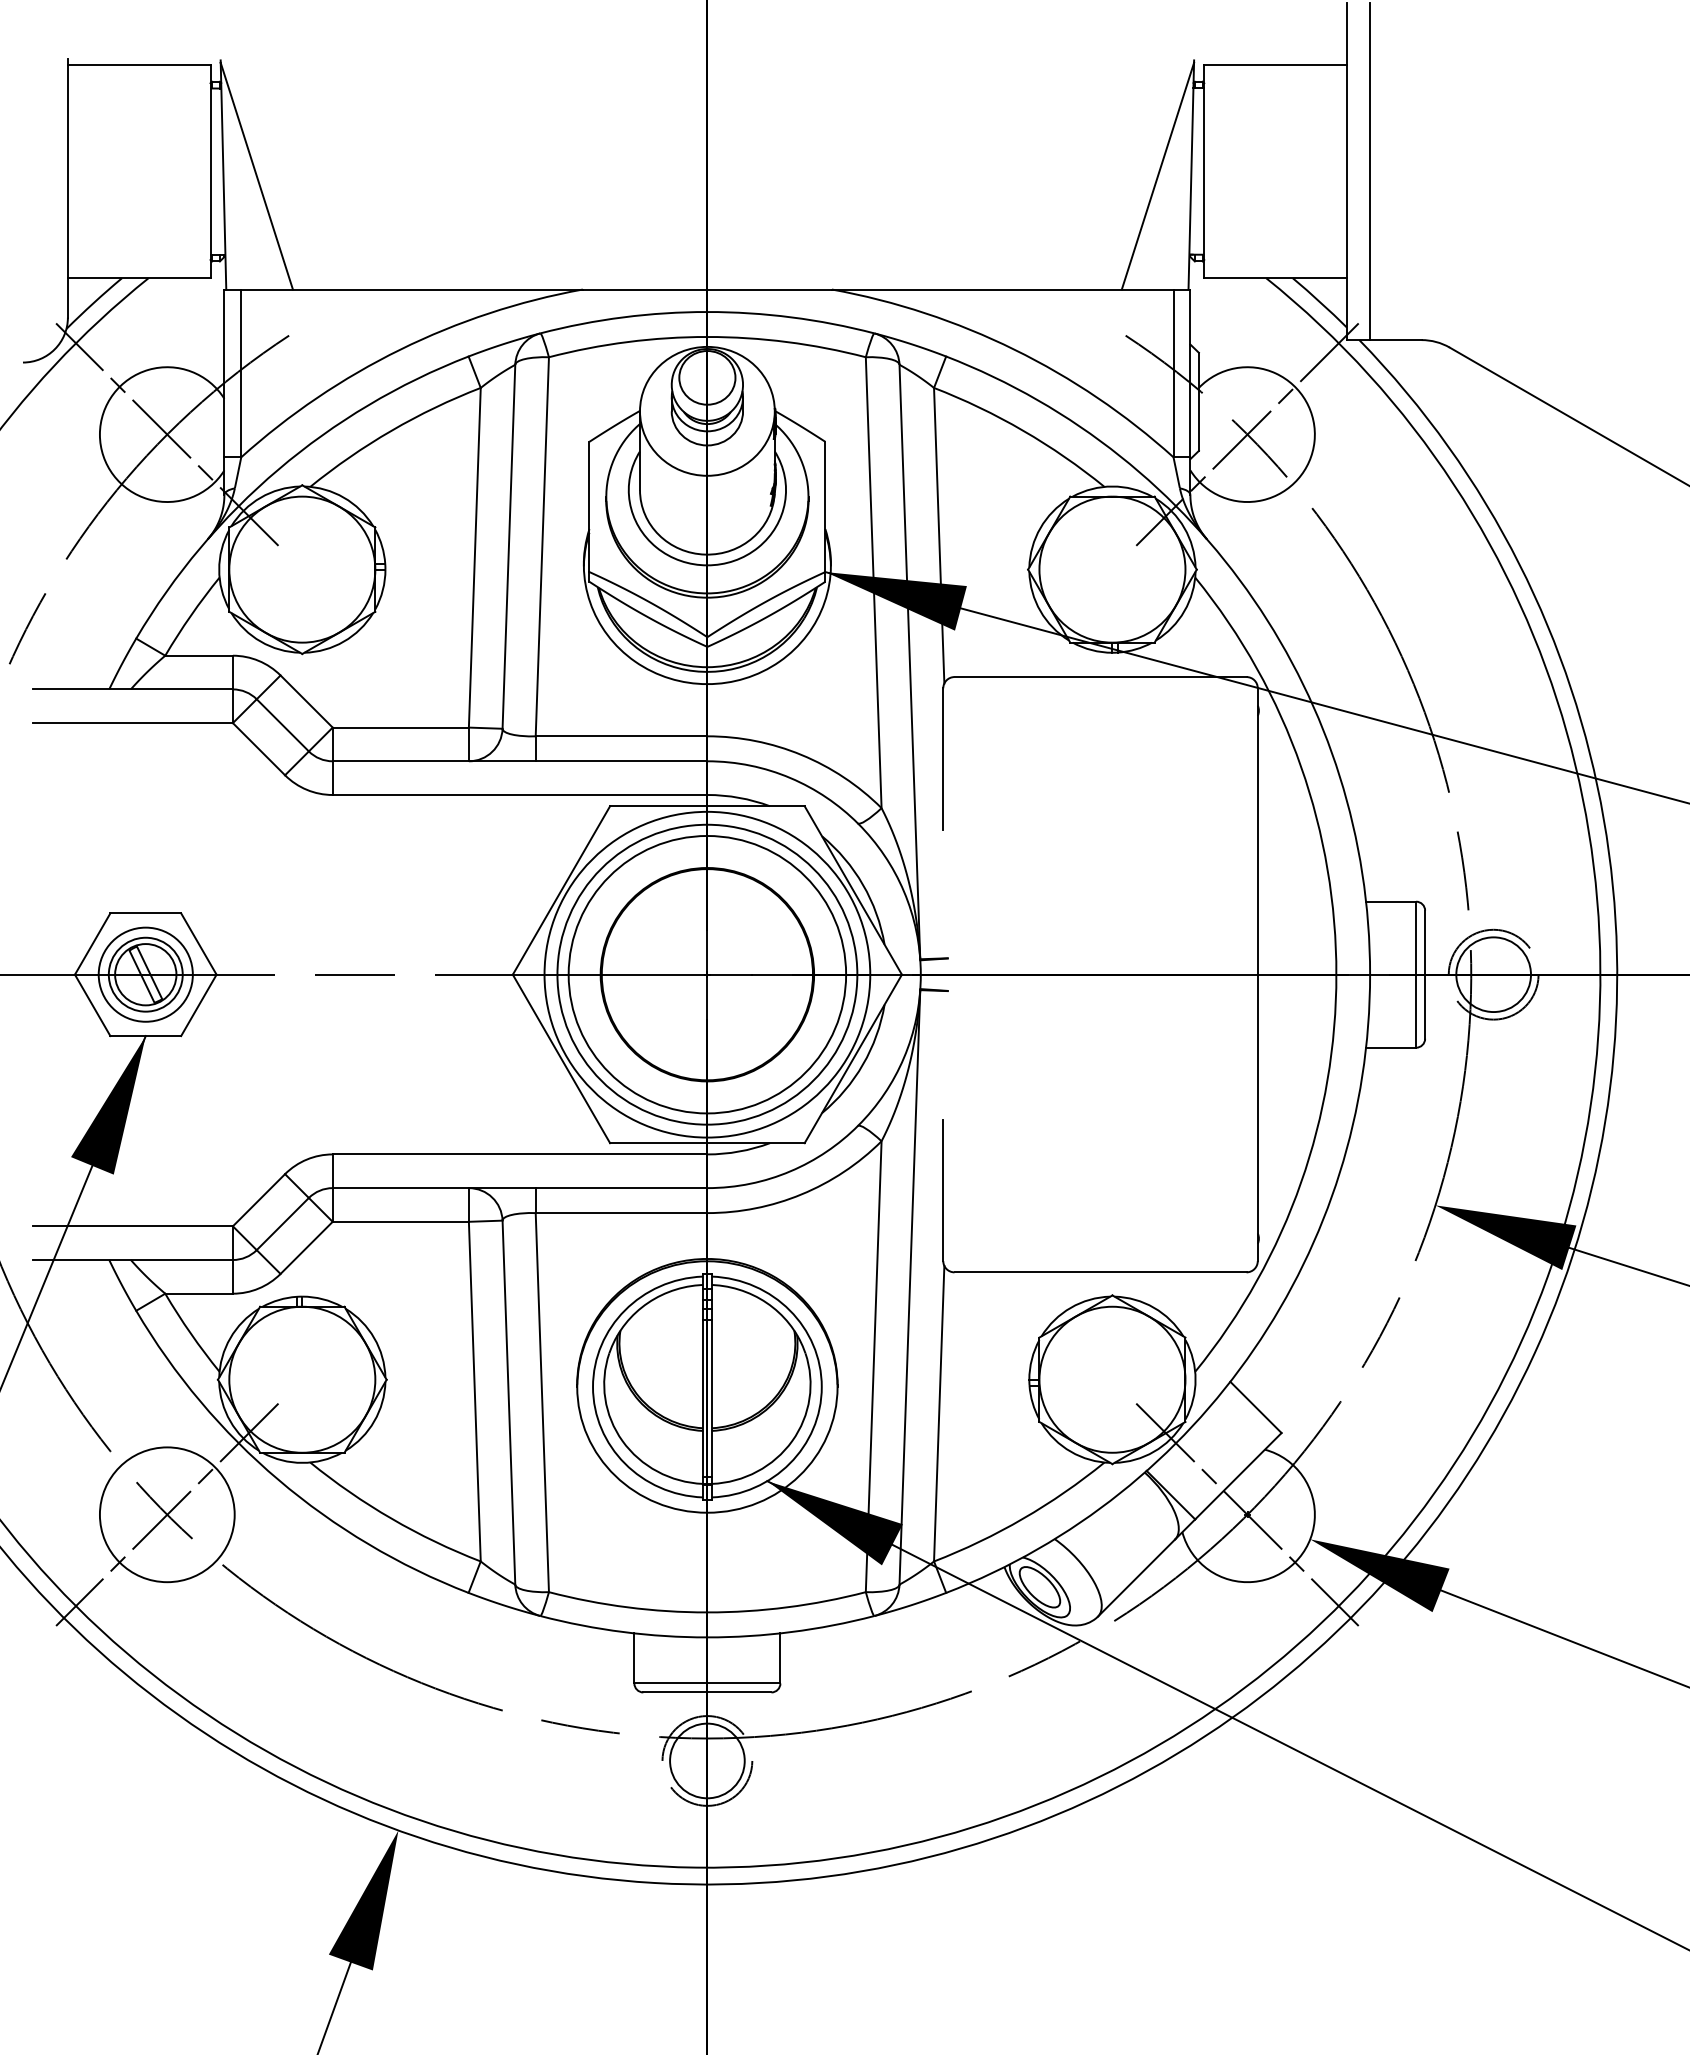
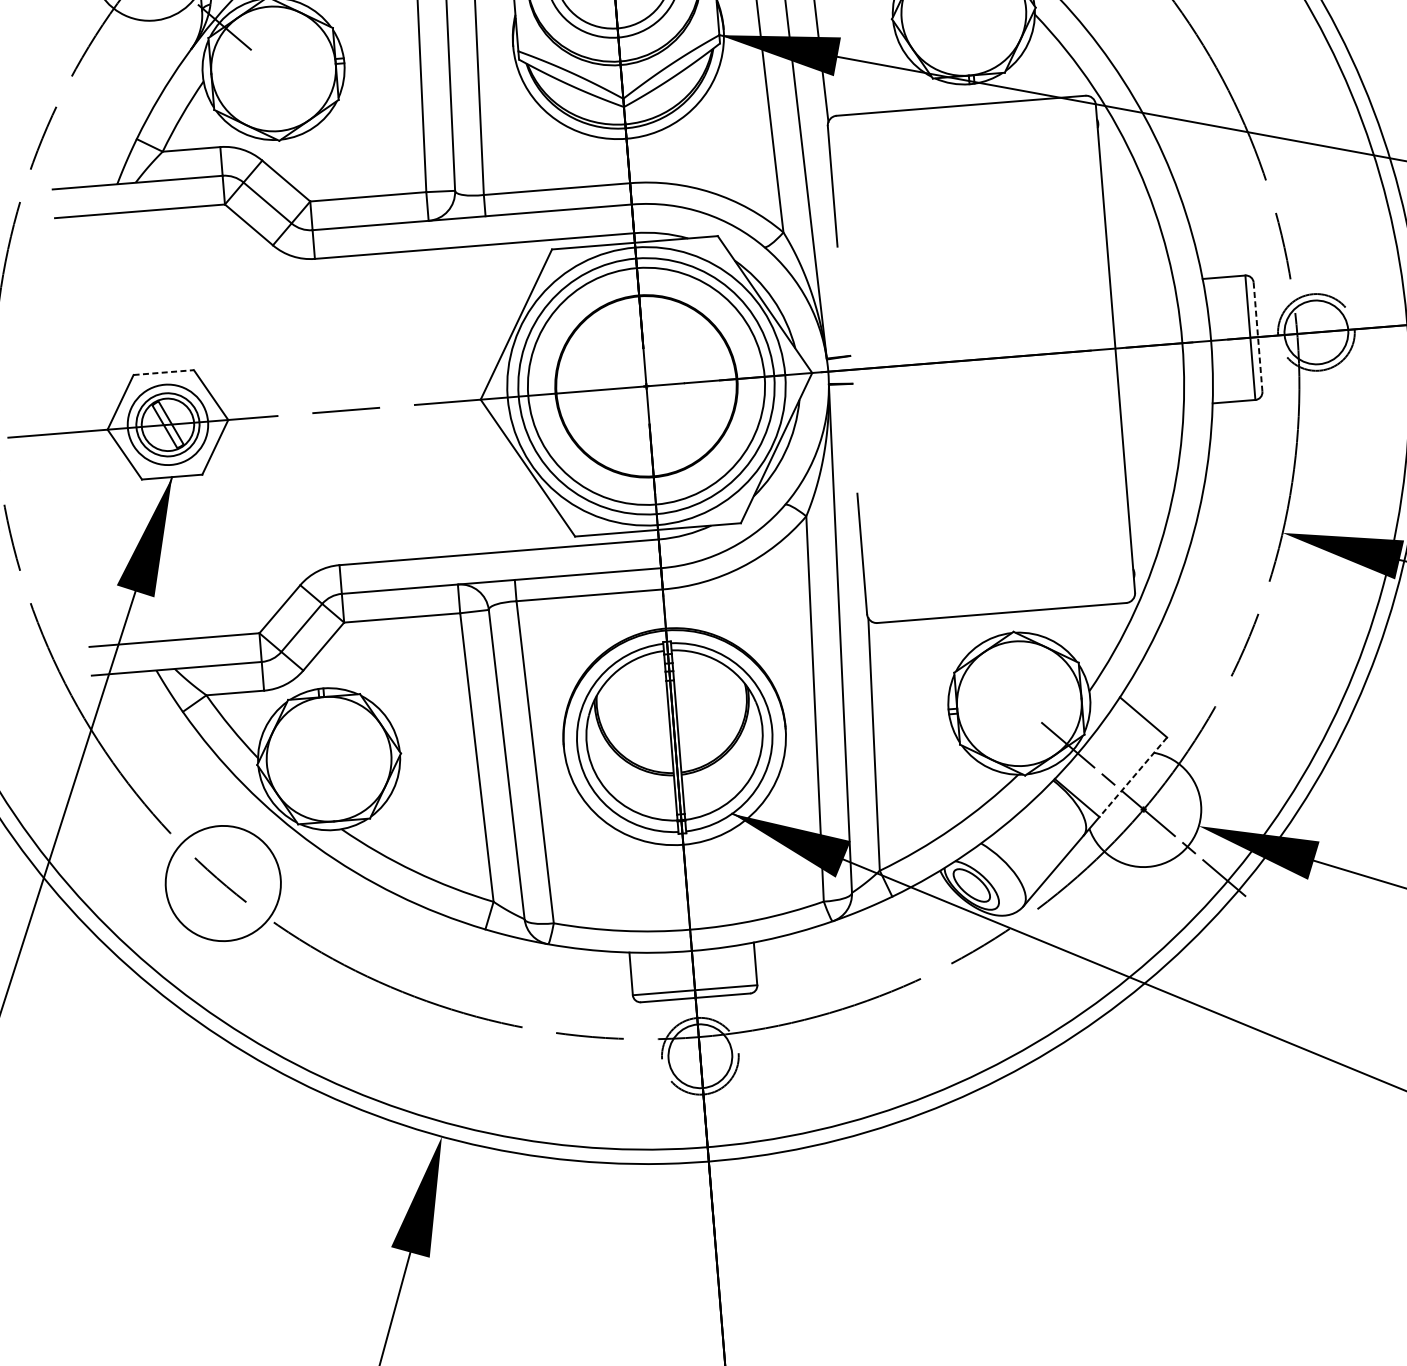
line: (146, 913) -> (164, 372), solid -> dashed
line: (1425, 975) -> (1258, 337), solid -> dashed
line: (1238, 1476) -> (1133, 777), solid -> dashed
line: (167, 1514) -> (223, 883), removed

